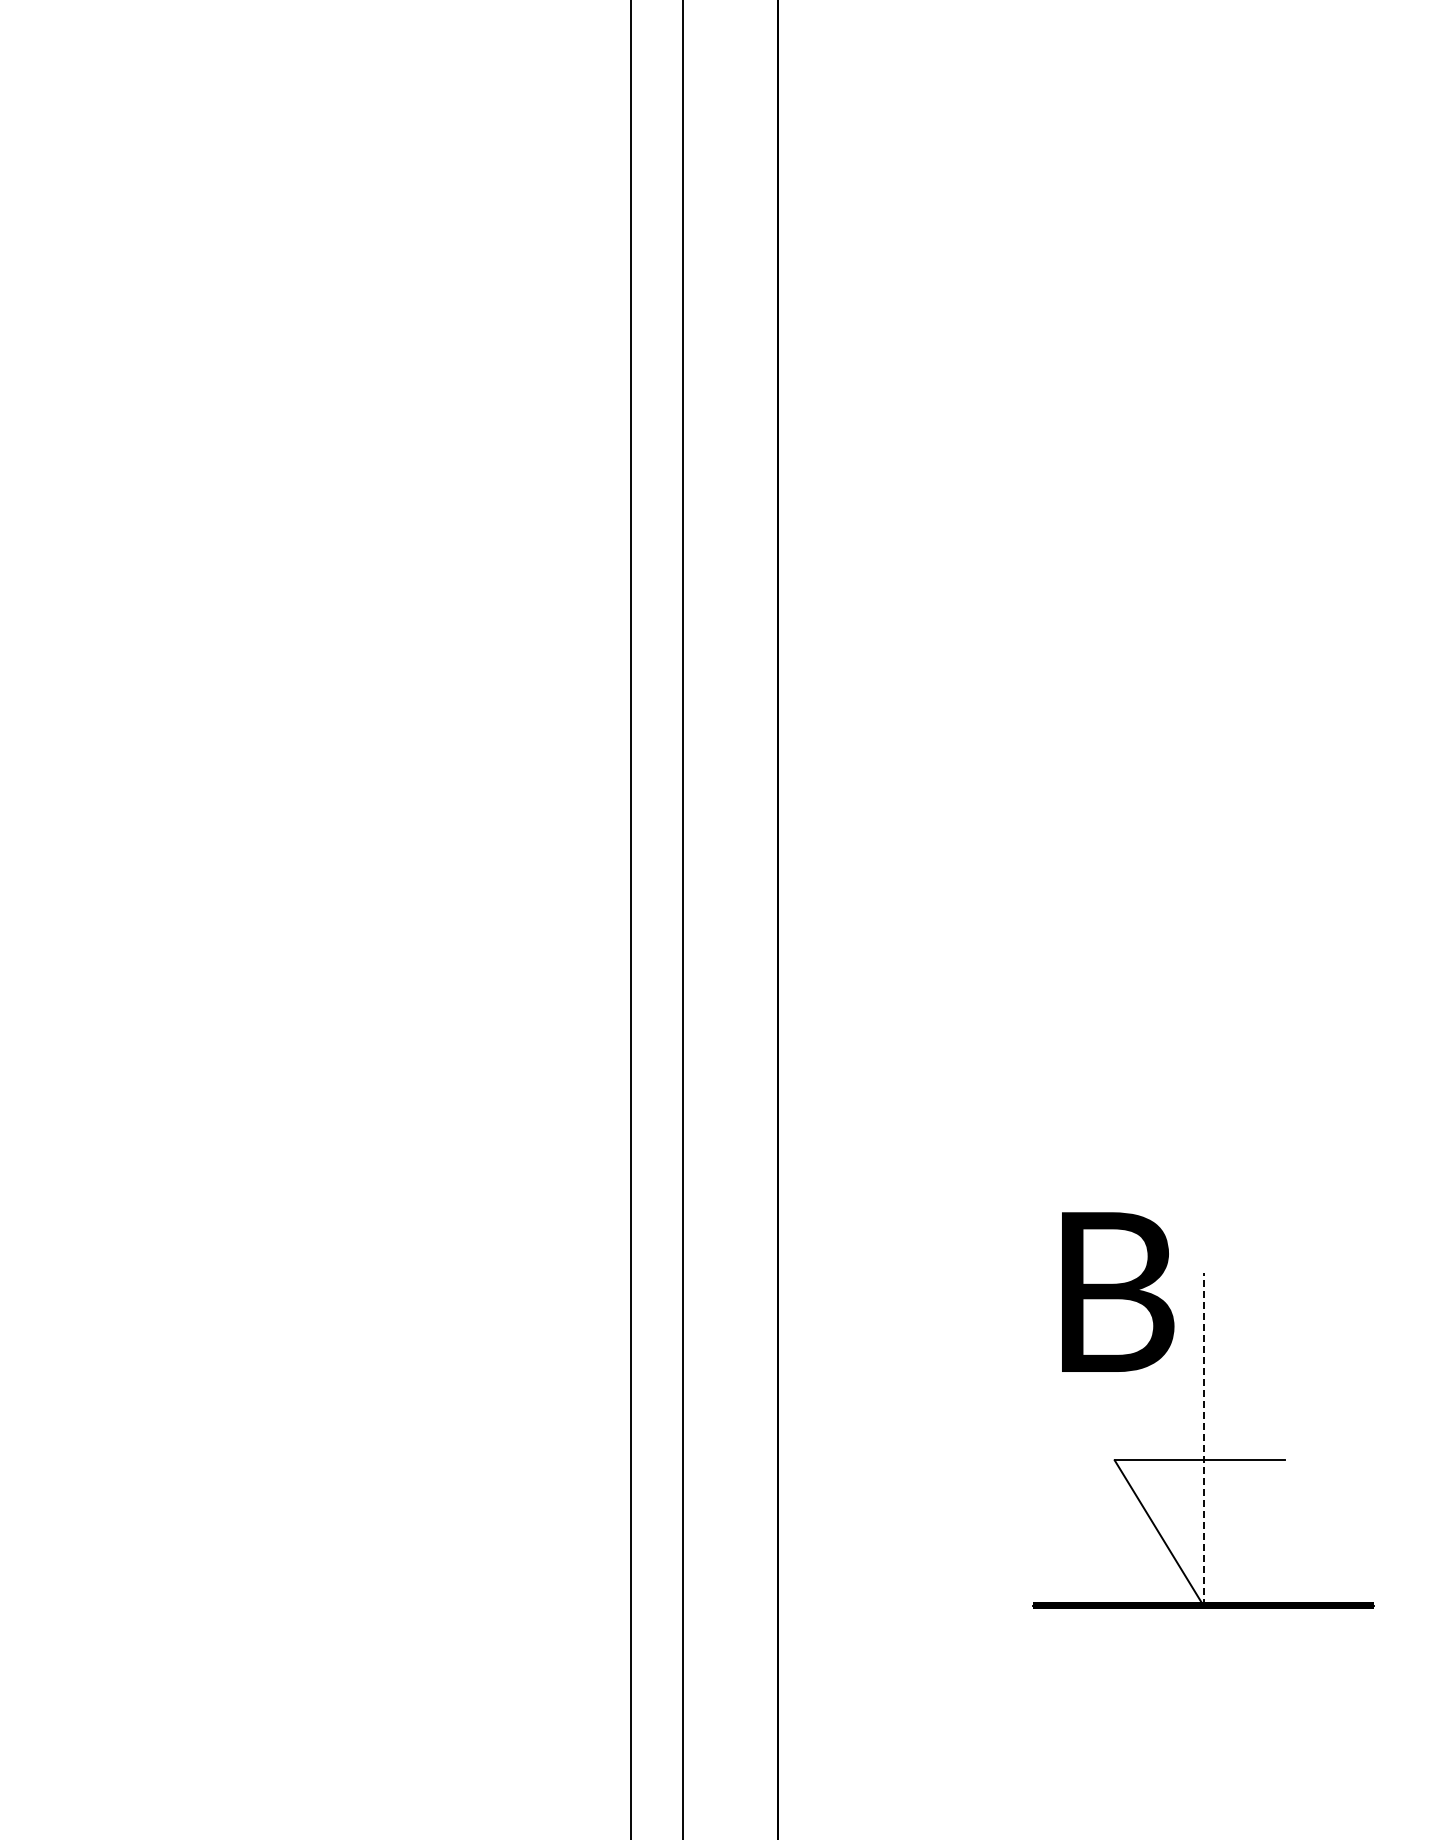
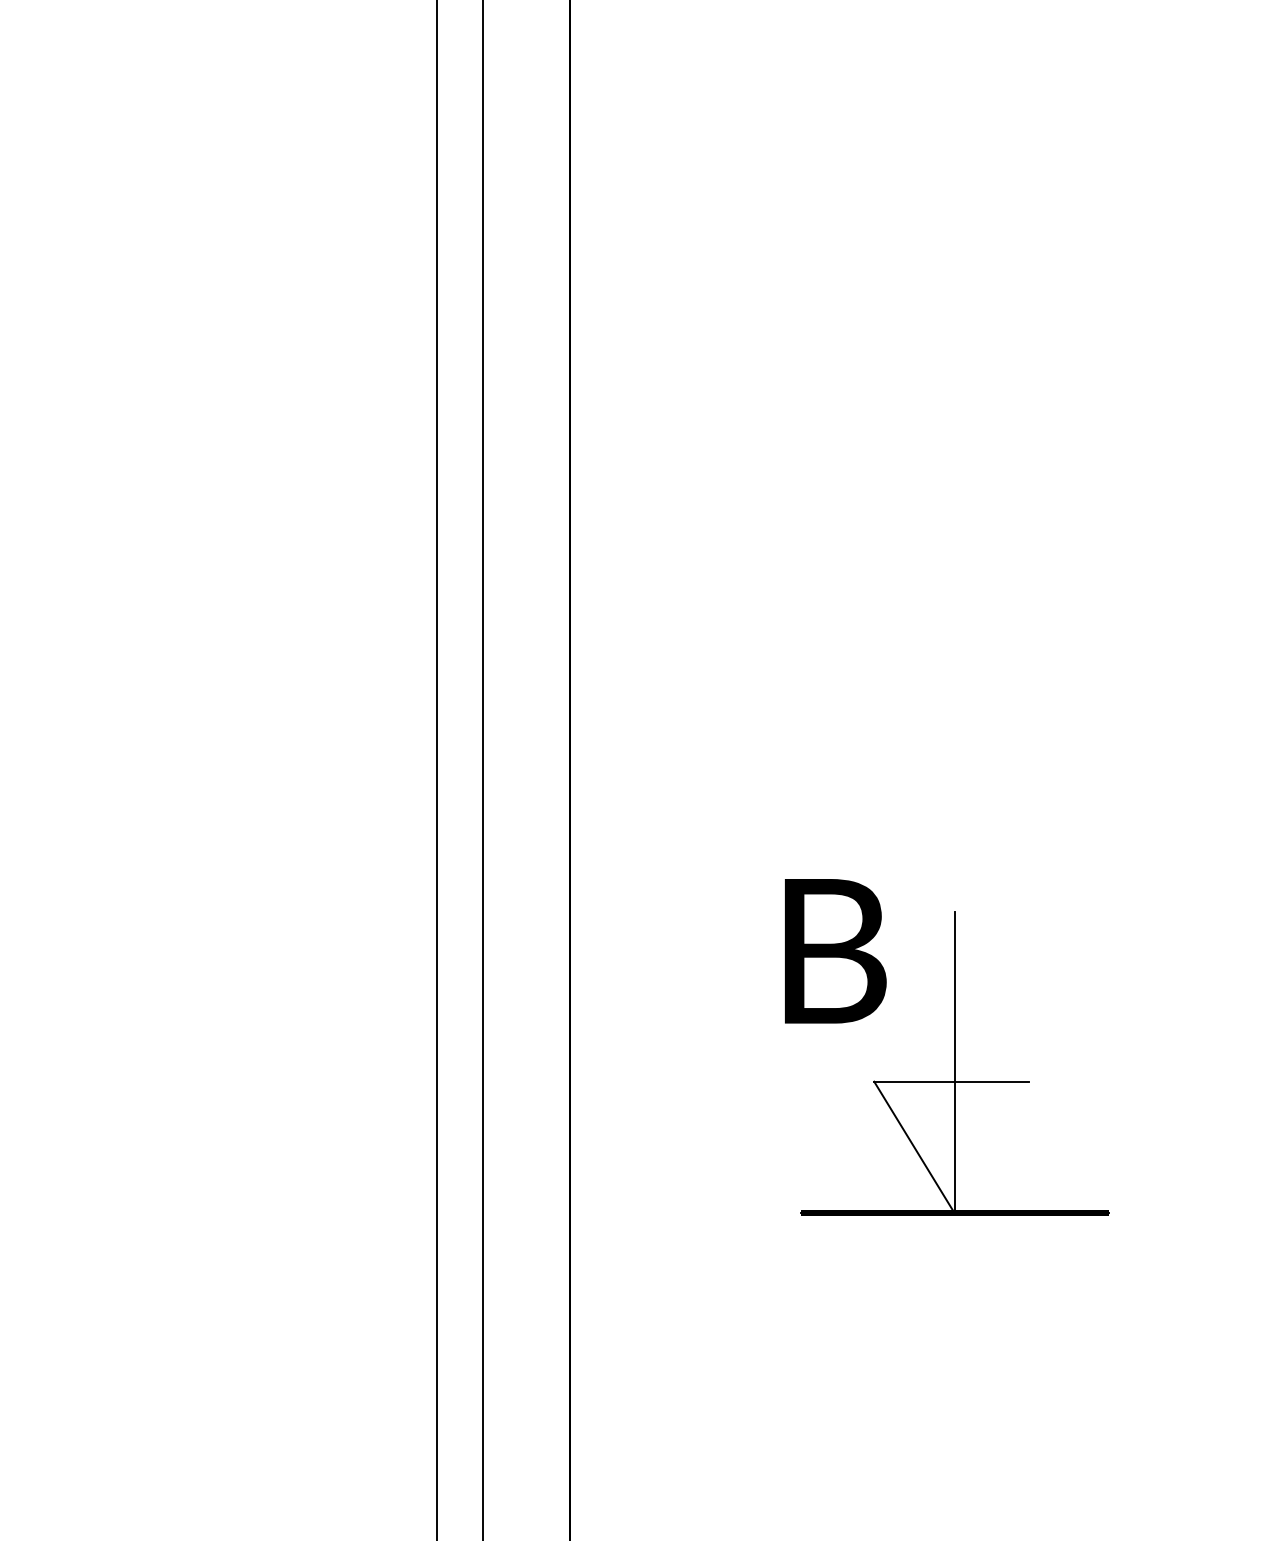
text: (1118, 1291) -> (836, 950), moved
line: (1203, 1438) -> (954, 1062), dashed -> solid

